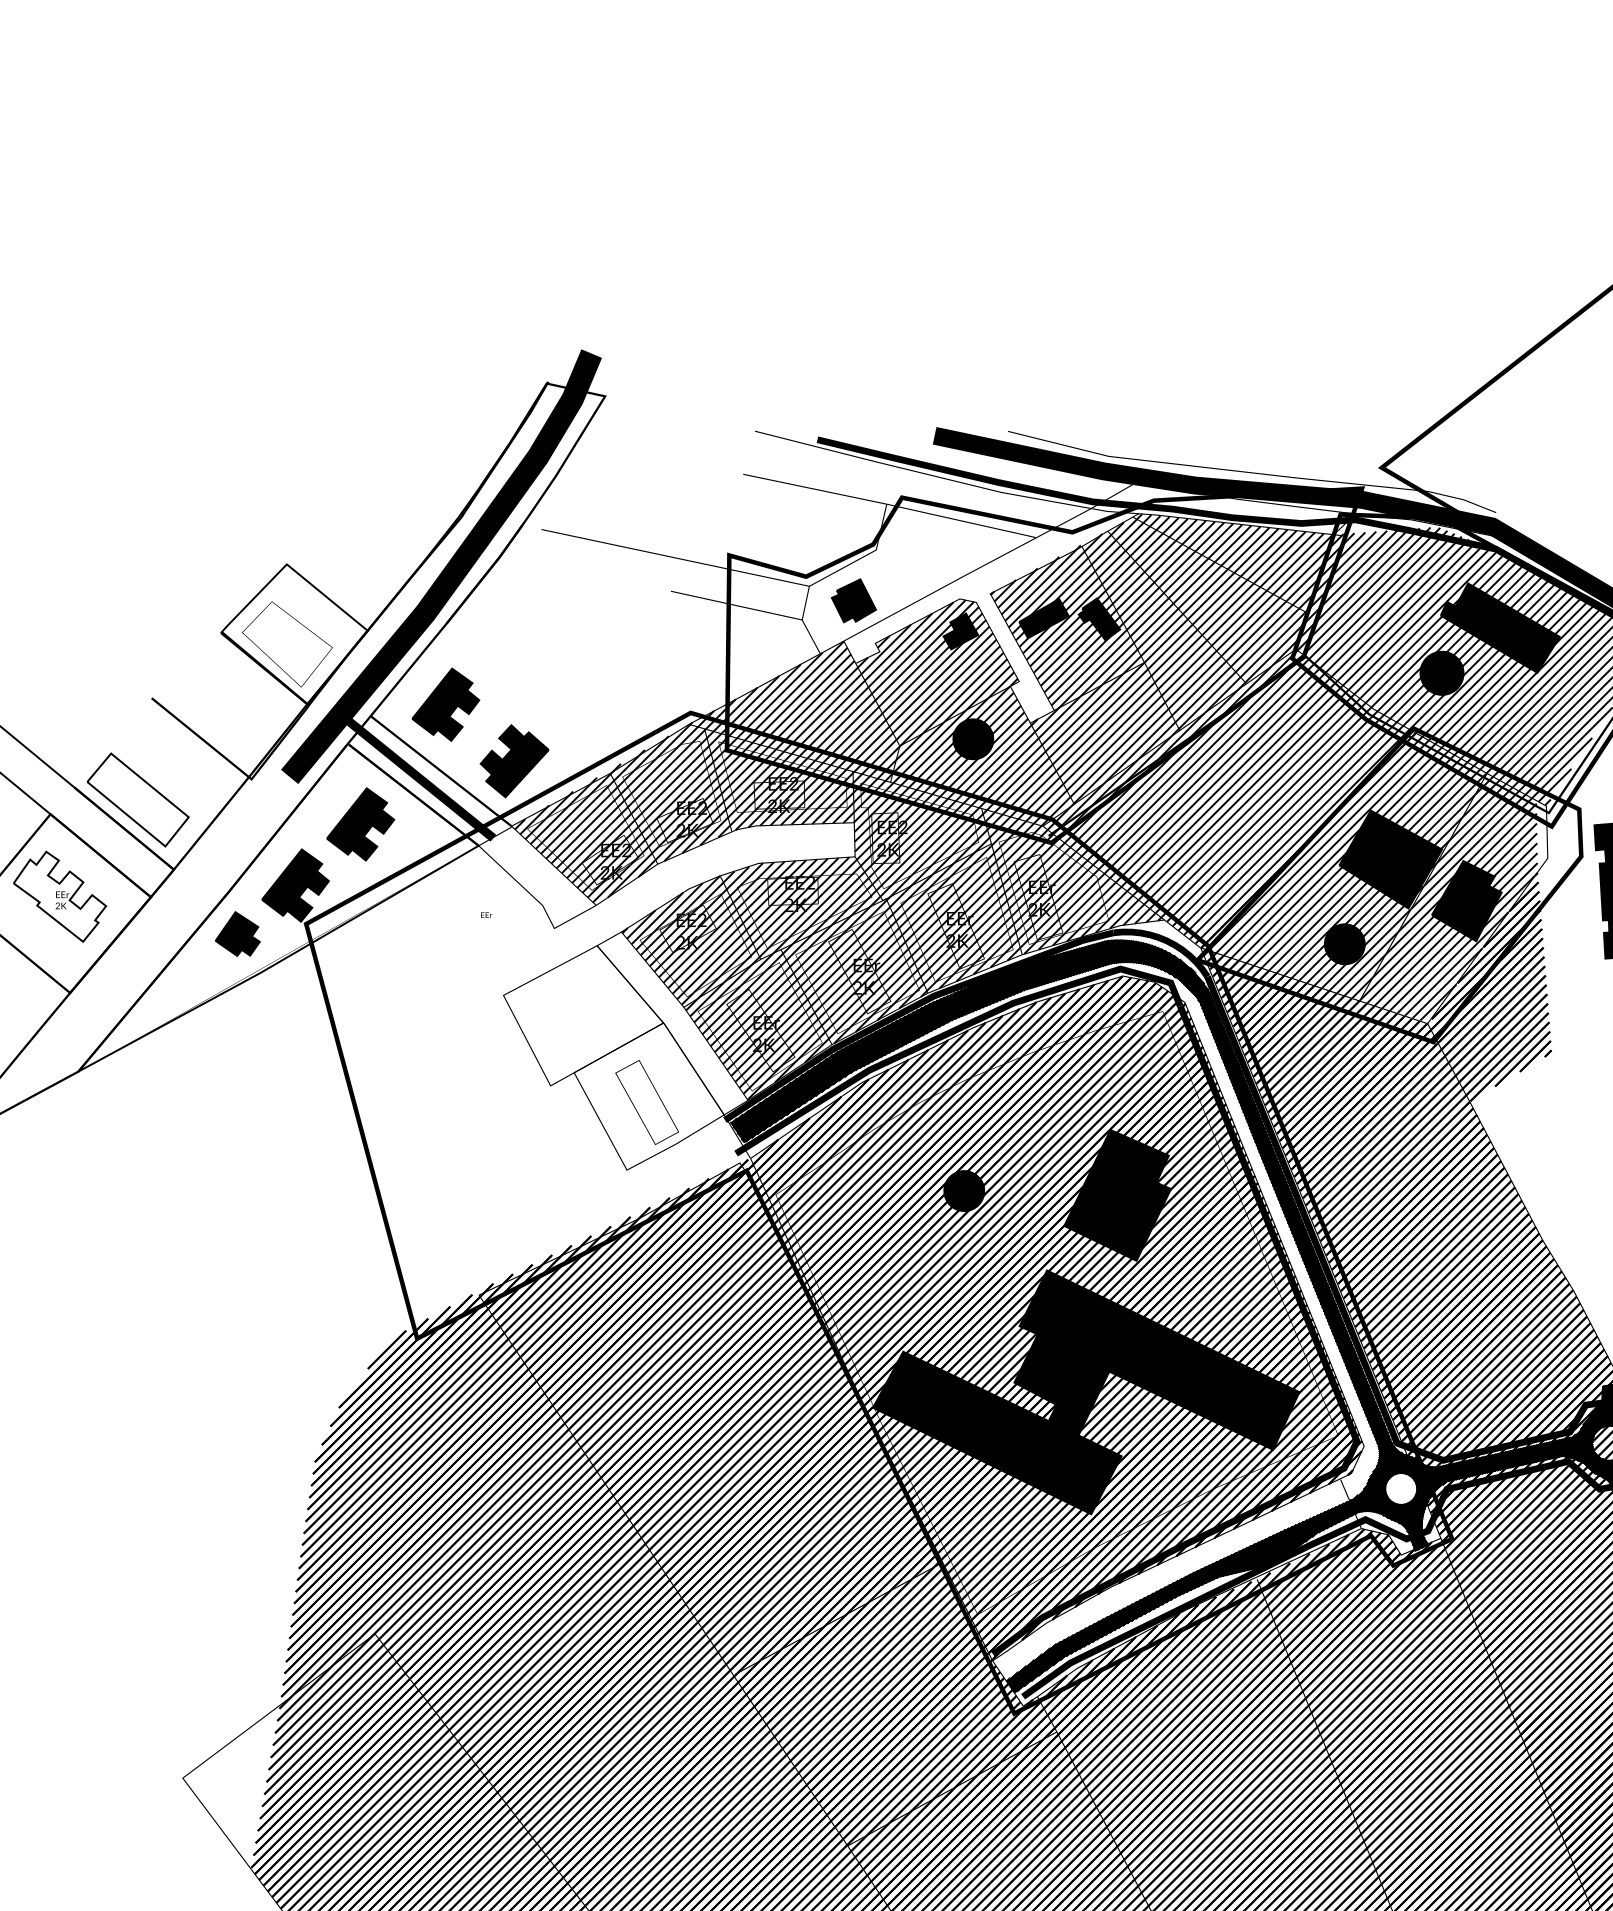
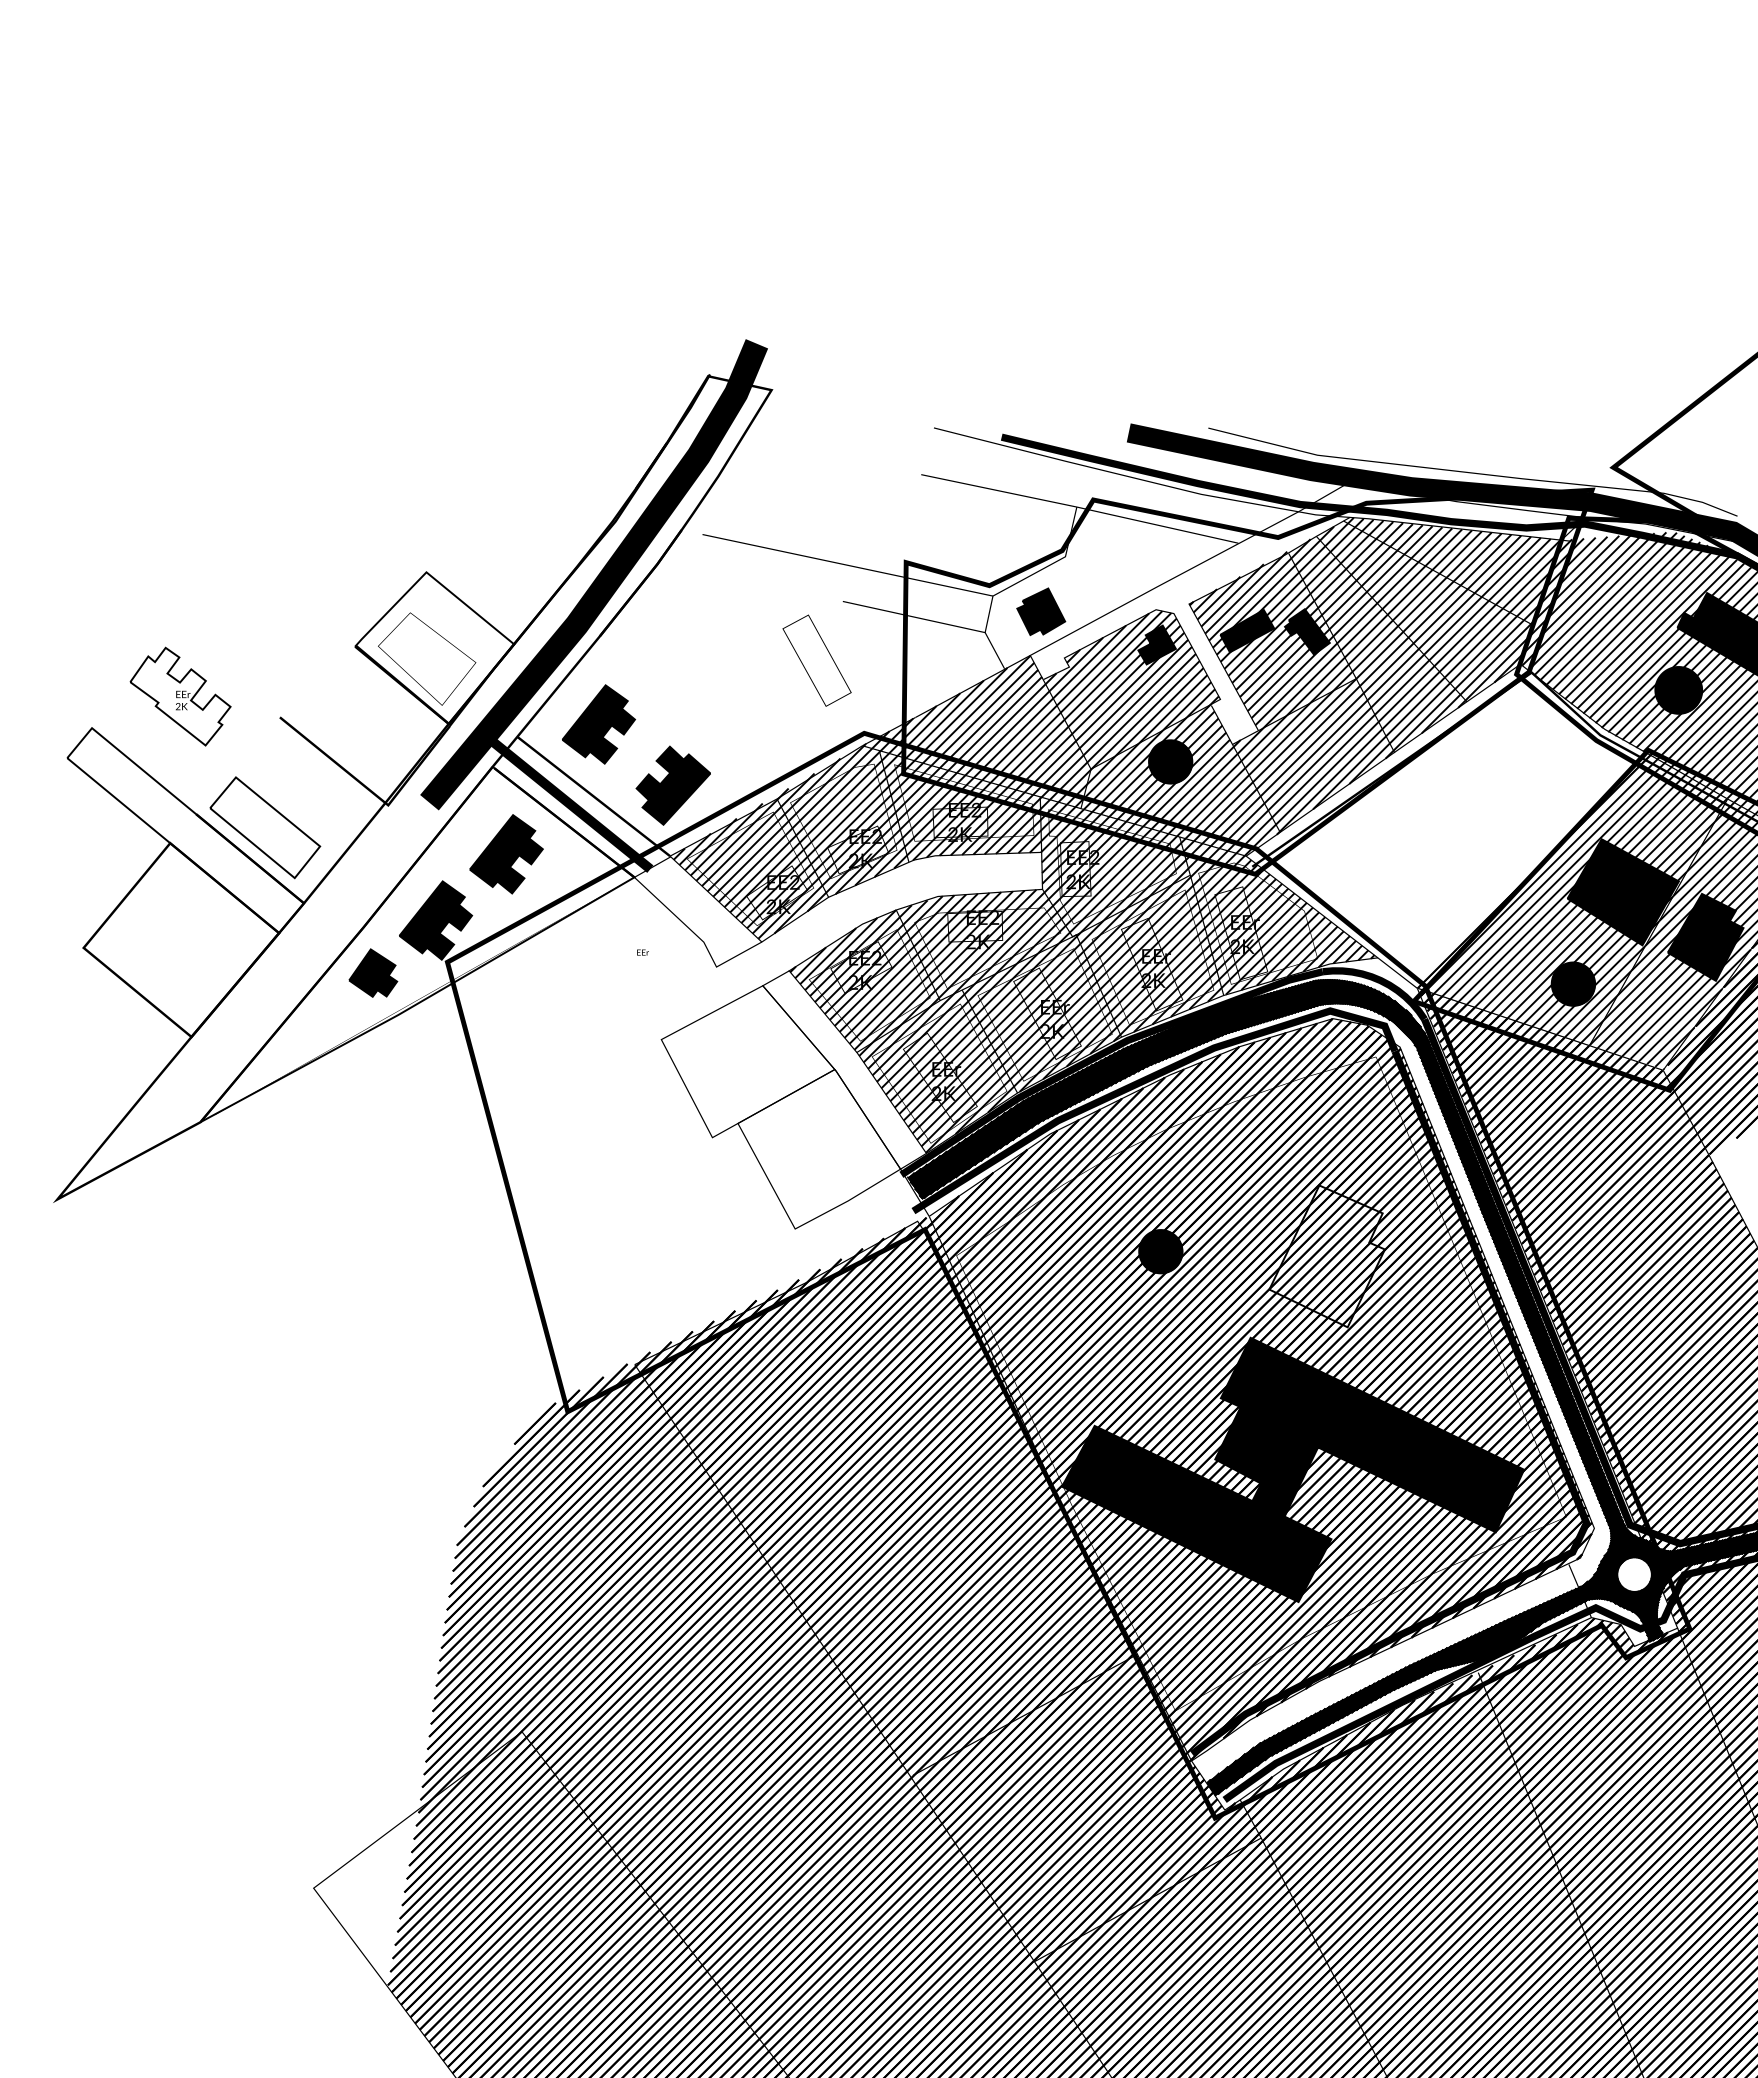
hatch: (1228, 798) -> (1447, 826), removed
part: (59, 896) -> (180, 696), moved
part: (646, 1102) -> (816, 660), moved
fill: (1117, 1195) -> (1326, 1256), removed

